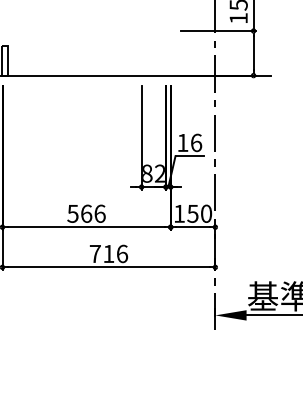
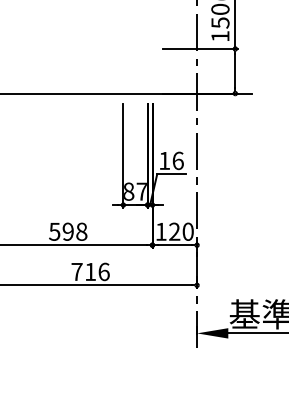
text: (159, 173) -> (141, 191), 82 -> 87
text: (93, 213) -> (75, 231), 566 -> 598
text: (192, 213) -> (174, 231), 150 -> 120

